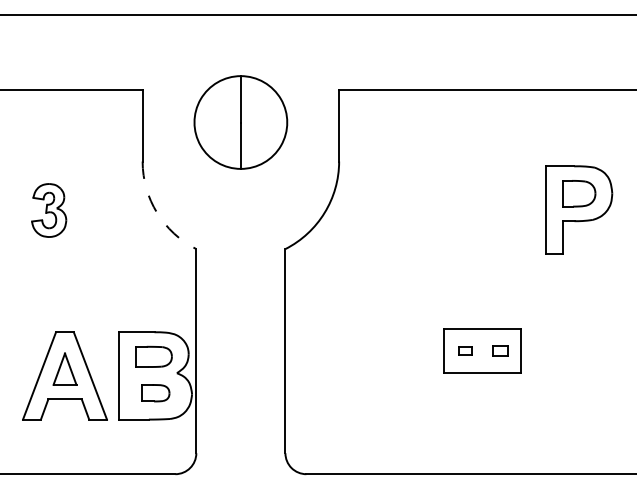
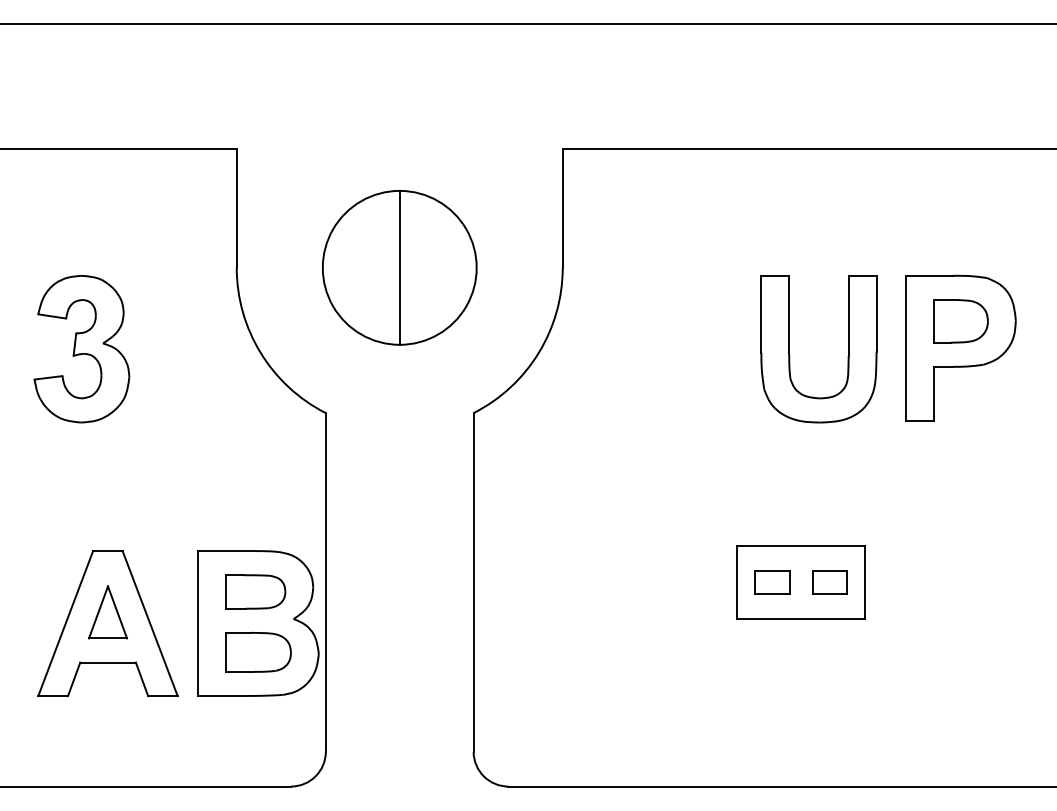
part: (240, 122) -> (399, 267), moved
part: (48, 210) -> (80, 349), size x1.67
part: (476, 210) -> (790, 349), added
arc: (157, 212) -> (261, 352), dashed -> solid
part: (465, 350) -> (772, 581), size x1.67
part: (500, 350) -> (830, 581), size x1.43
part: (155, 392) -> (258, 651), size x1.43

